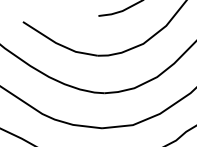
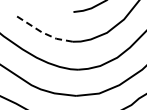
line: (58, 44) -> (43, 33), solid -> dashed

